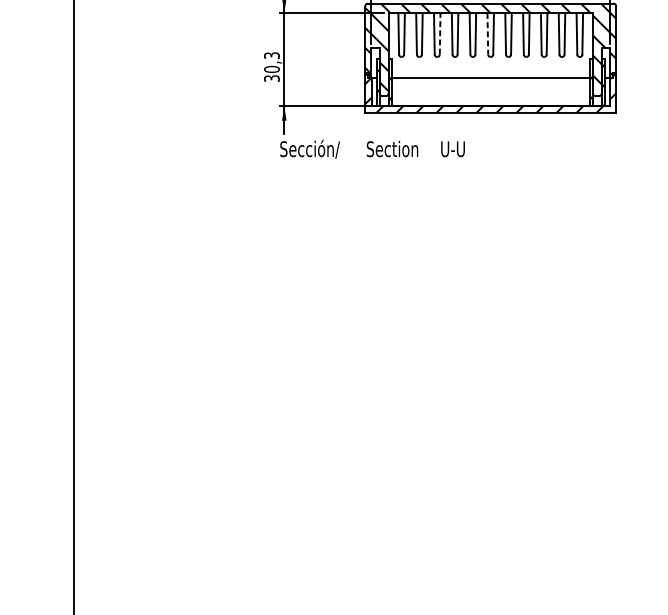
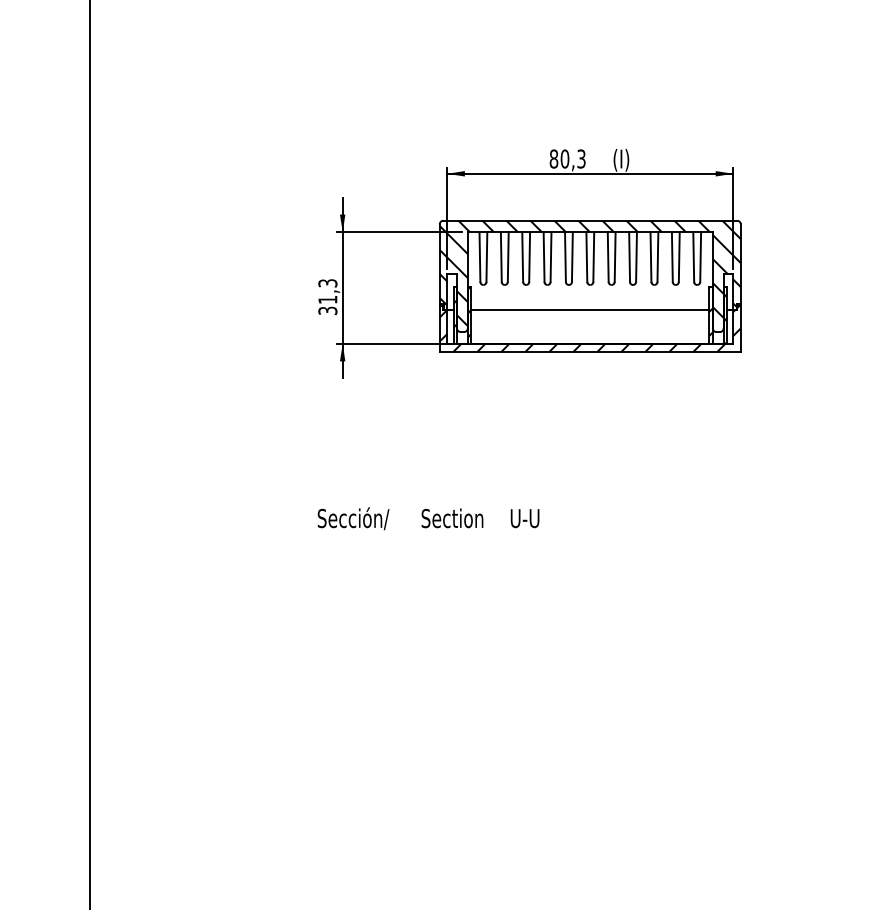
line: (440, 34) -> (529, 257), dashed -> solid
line: (487, 34) -> (586, 257), dashed -> solid
text: (271, 69) -> (327, 299), 30,3 -> 31,3
text: (372, 149) -> (428, 518), moved

